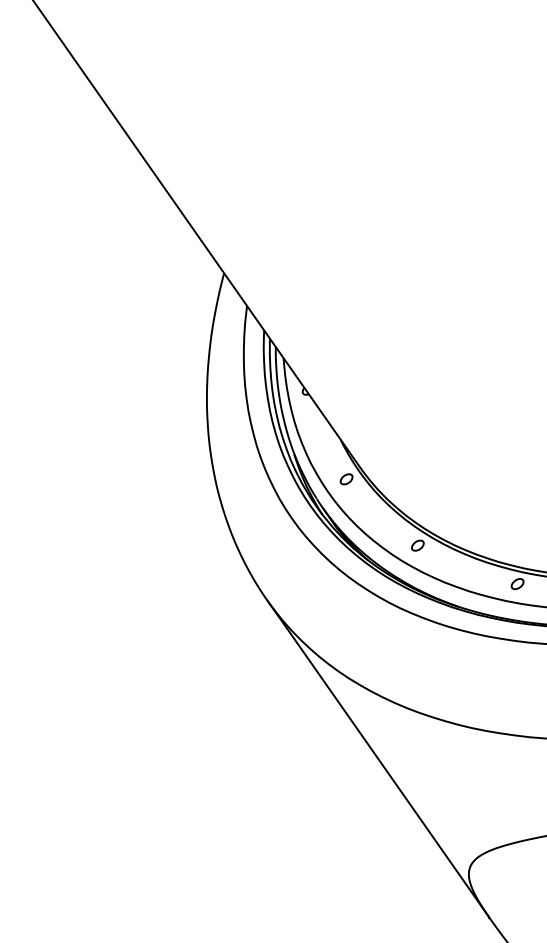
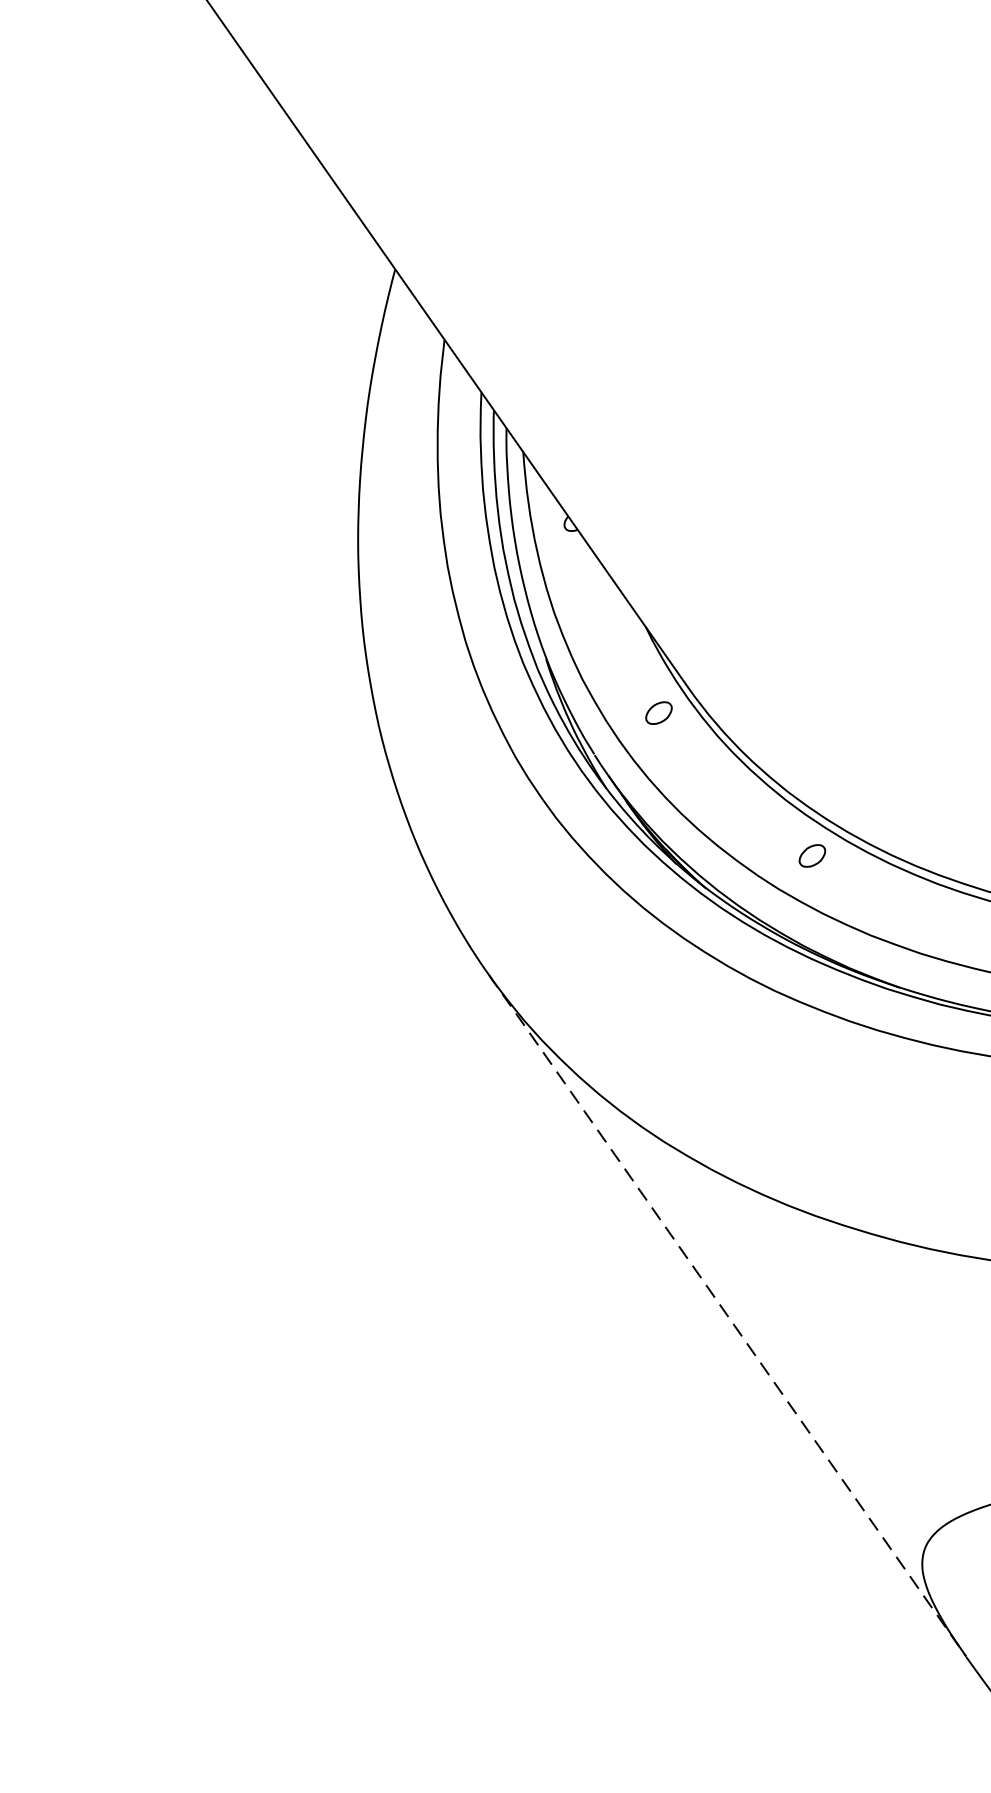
line: (378, 759) -> (727, 1316), solid -> dashed

